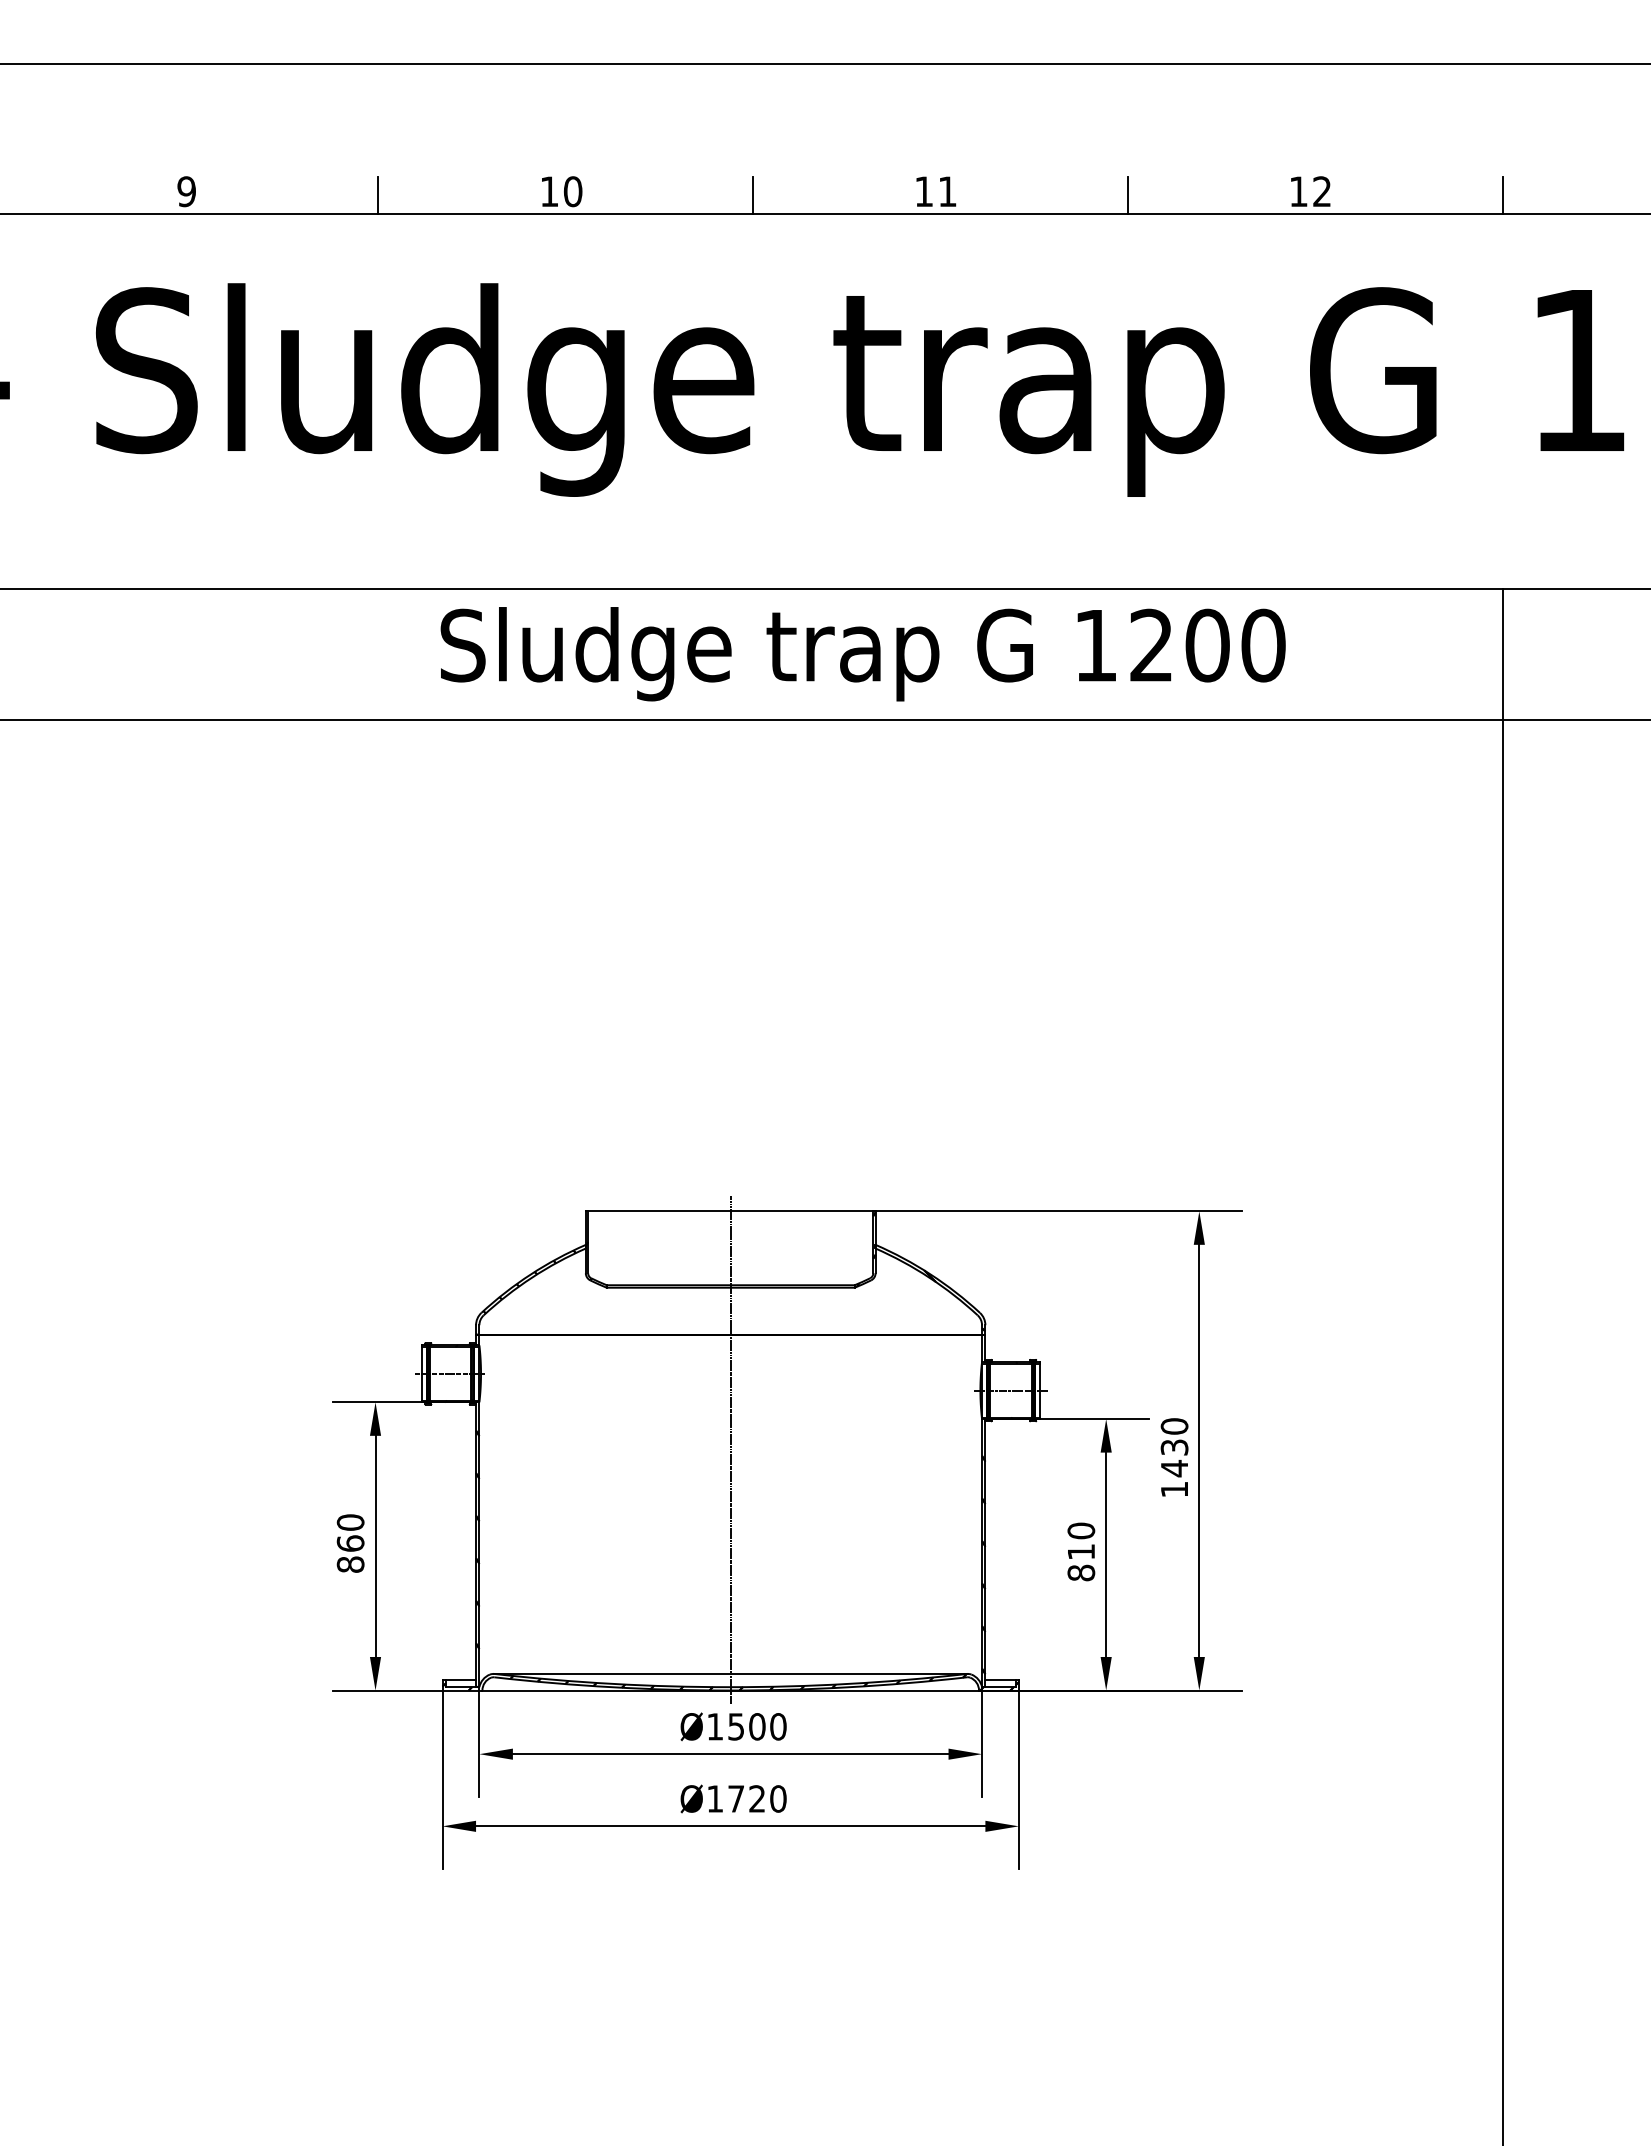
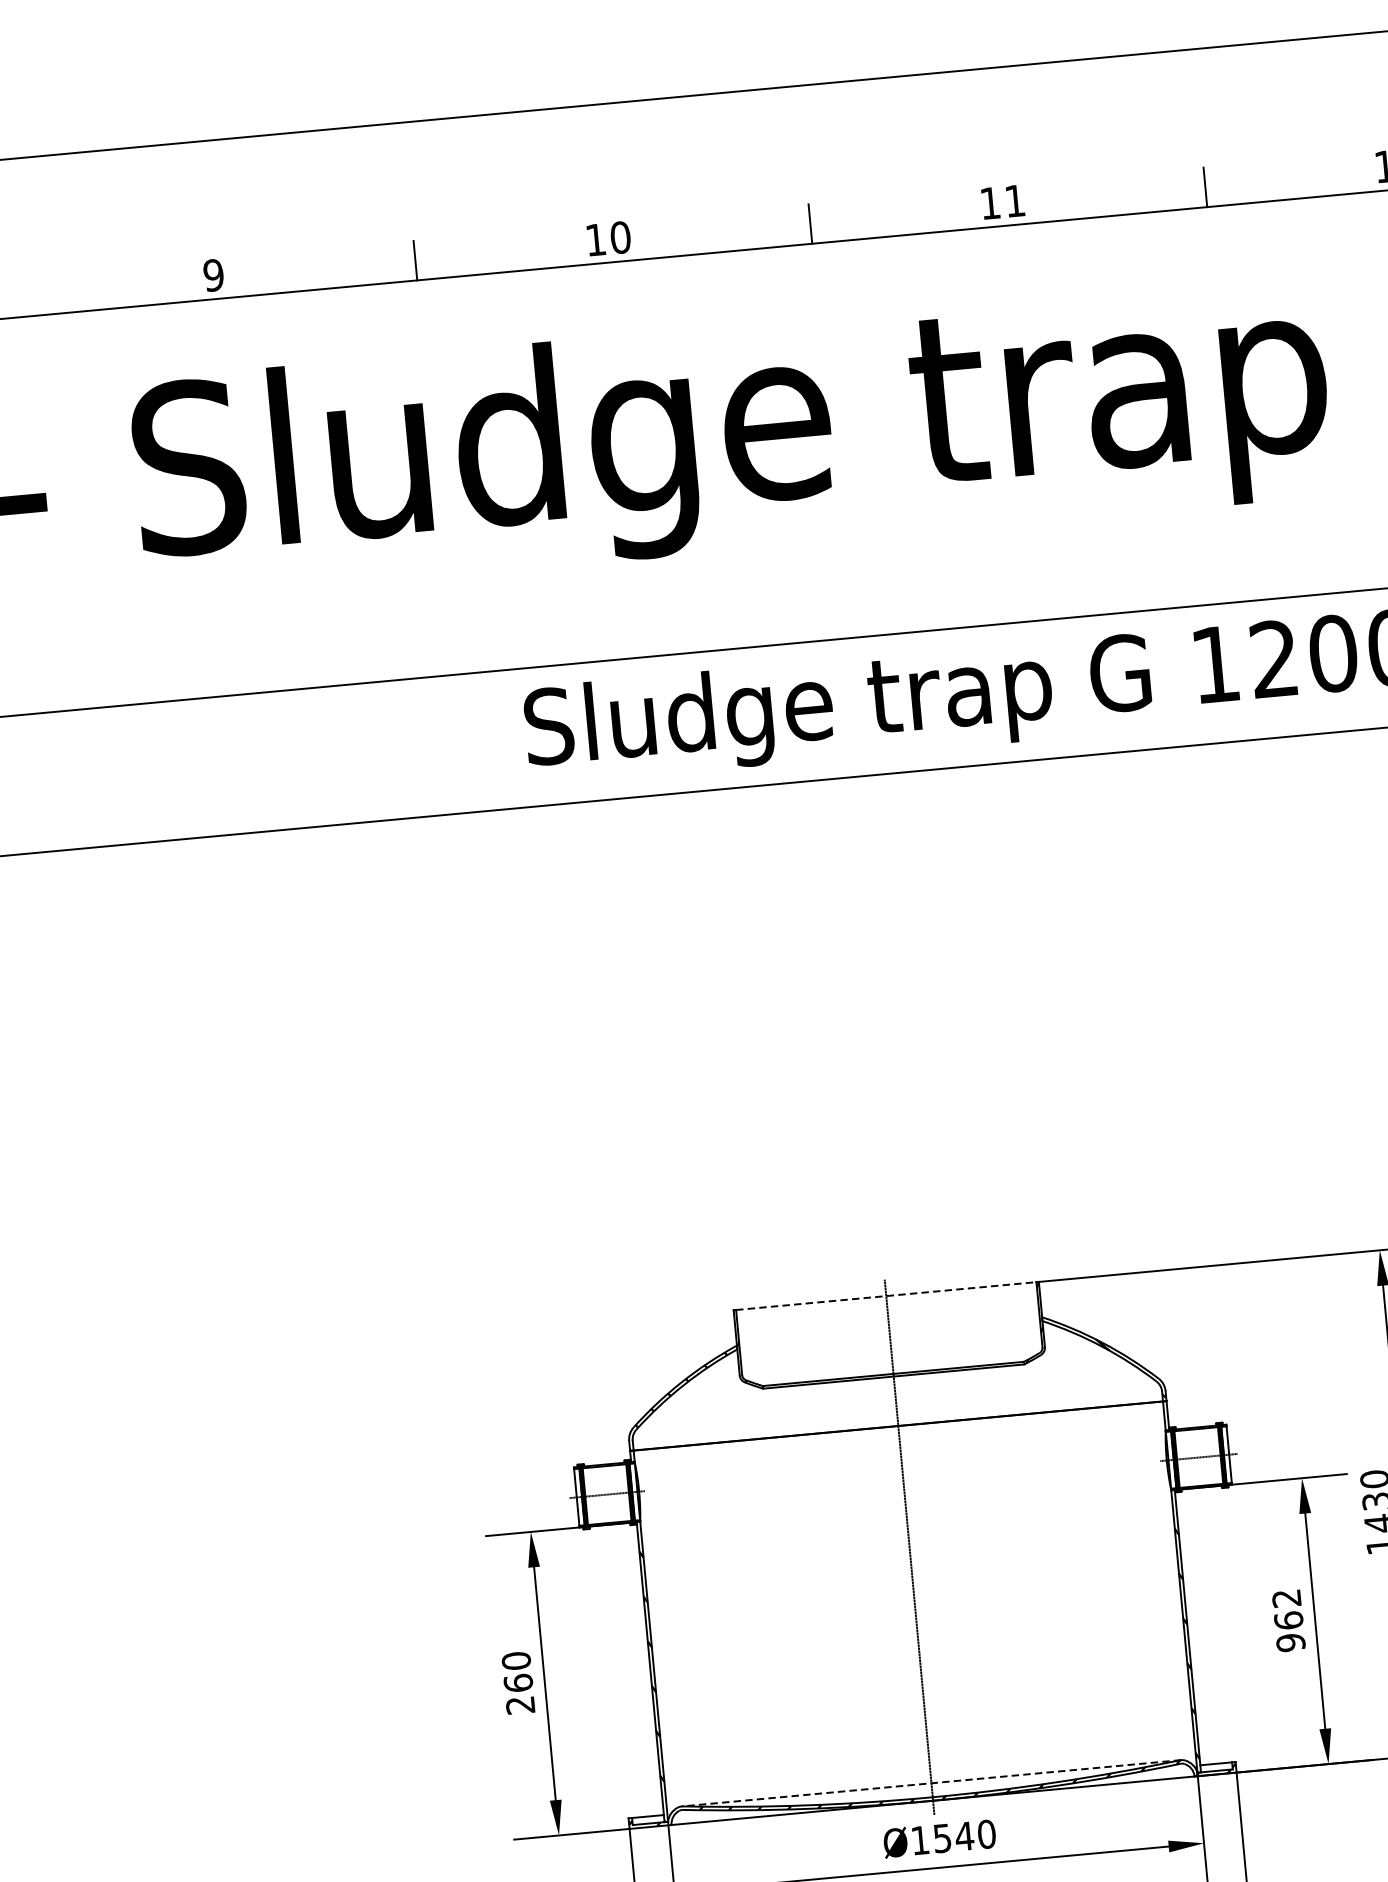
line: (730, 1211) -> (886, 1296), solid -> dashed
text: (1081, 1551) -> (1288, 1620), 810 -> 962
text: (350, 1564) -> (520, 1705), 860 -> 260
line: (730, 1673) -> (931, 1782), solid -> dashed
text: (756, 1726) -> (963, 1836), Ø1500 -> Ø1540

